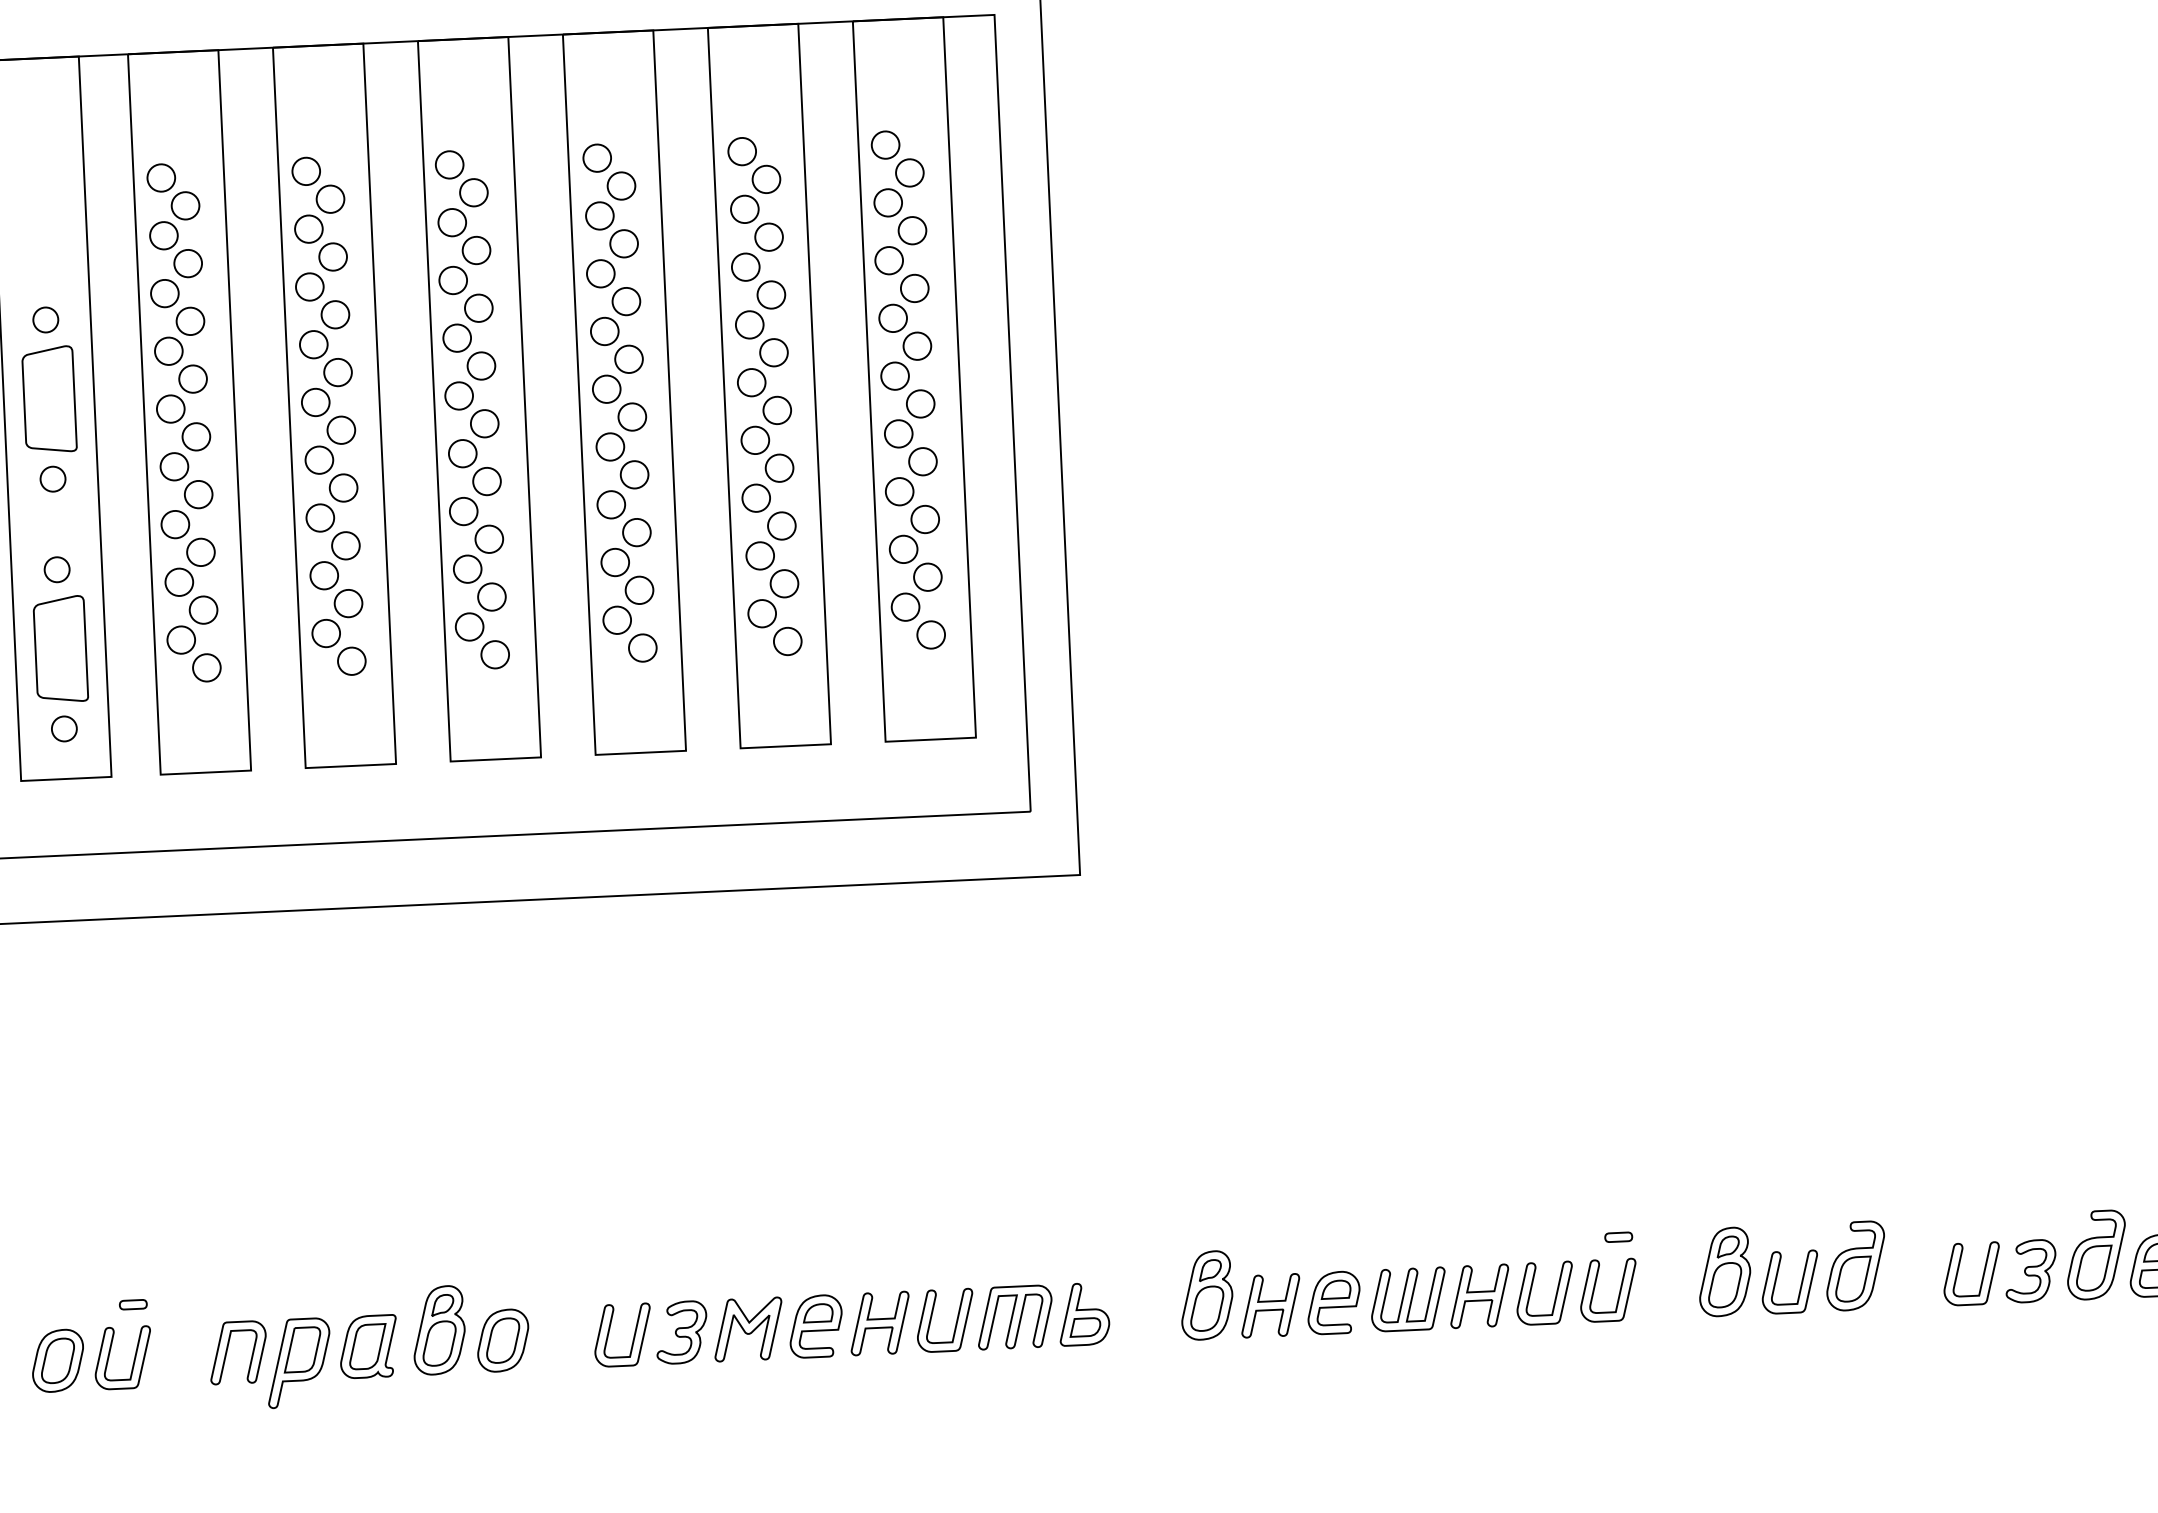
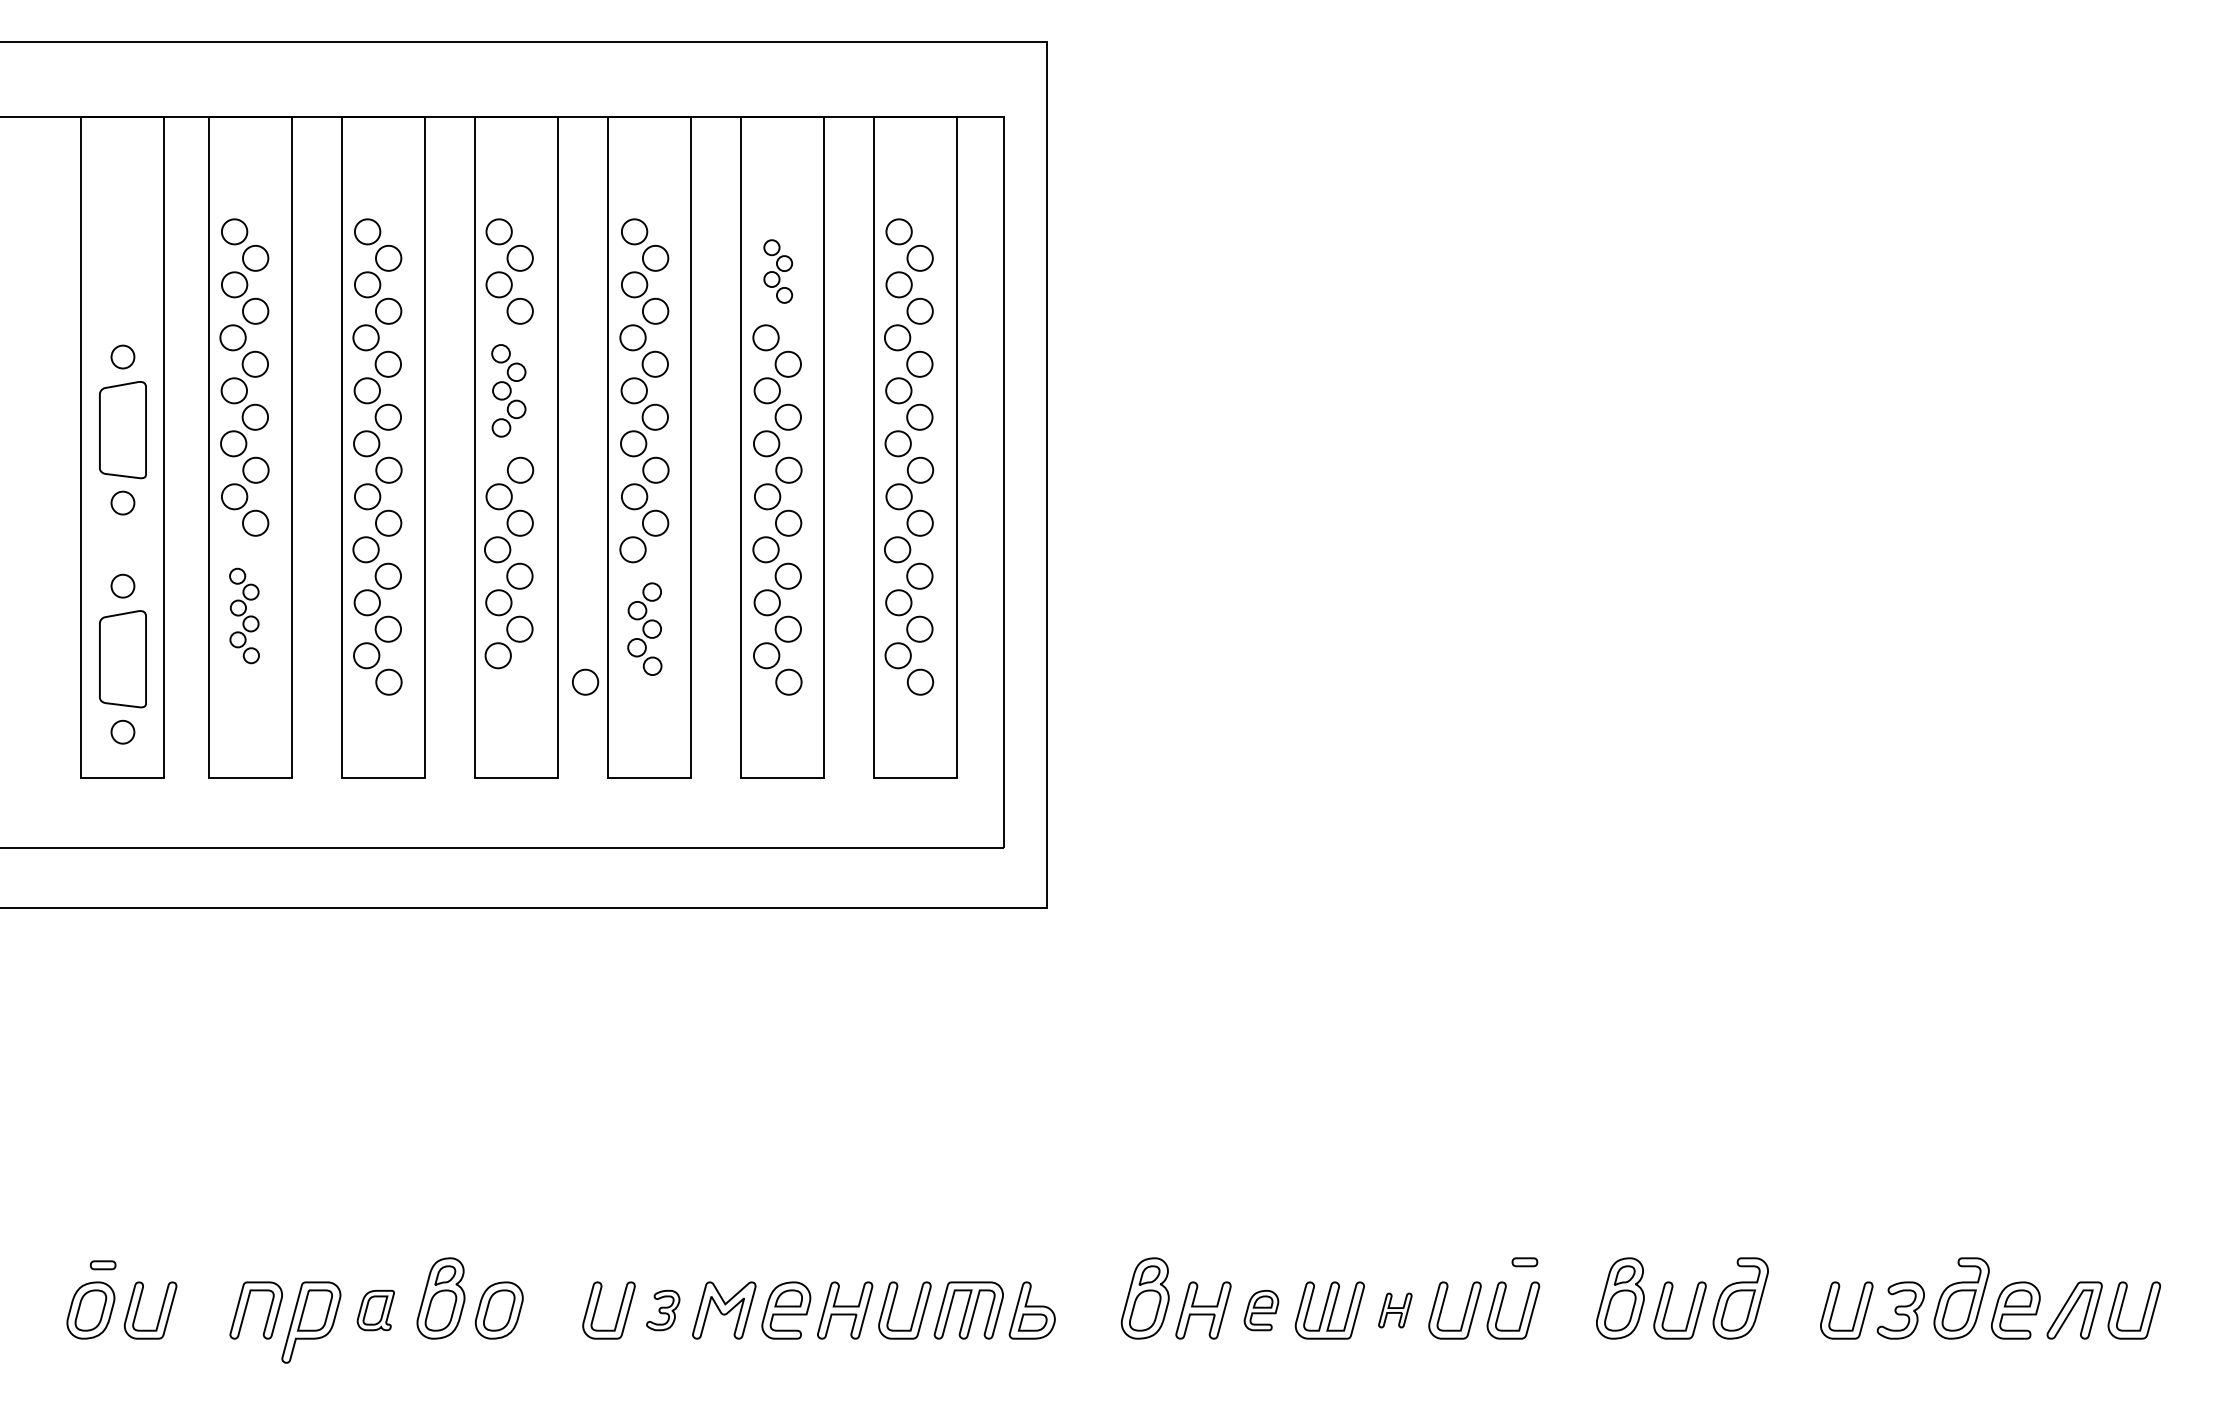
part: (756, 194) -> (778, 271), size x0.6
part: (467, 337) -> (508, 390), size x0.7
part: (627, 590) -> (644, 628), size x0.7
part: (191, 595) -> (244, 615), size x0.6
part: (495, 653) -> (585, 681), moved
part: (1480, 1296) -> (1395, 1310), size x0.6
part: (1333, 1302) -> (1261, 1310), size x0.7
part: (132, 1304) -> (102, 1265), moved
part: (682, 1332) -> (663, 1310), size x0.7
part: (368, 1346) -> (375, 1310), size x0.7

